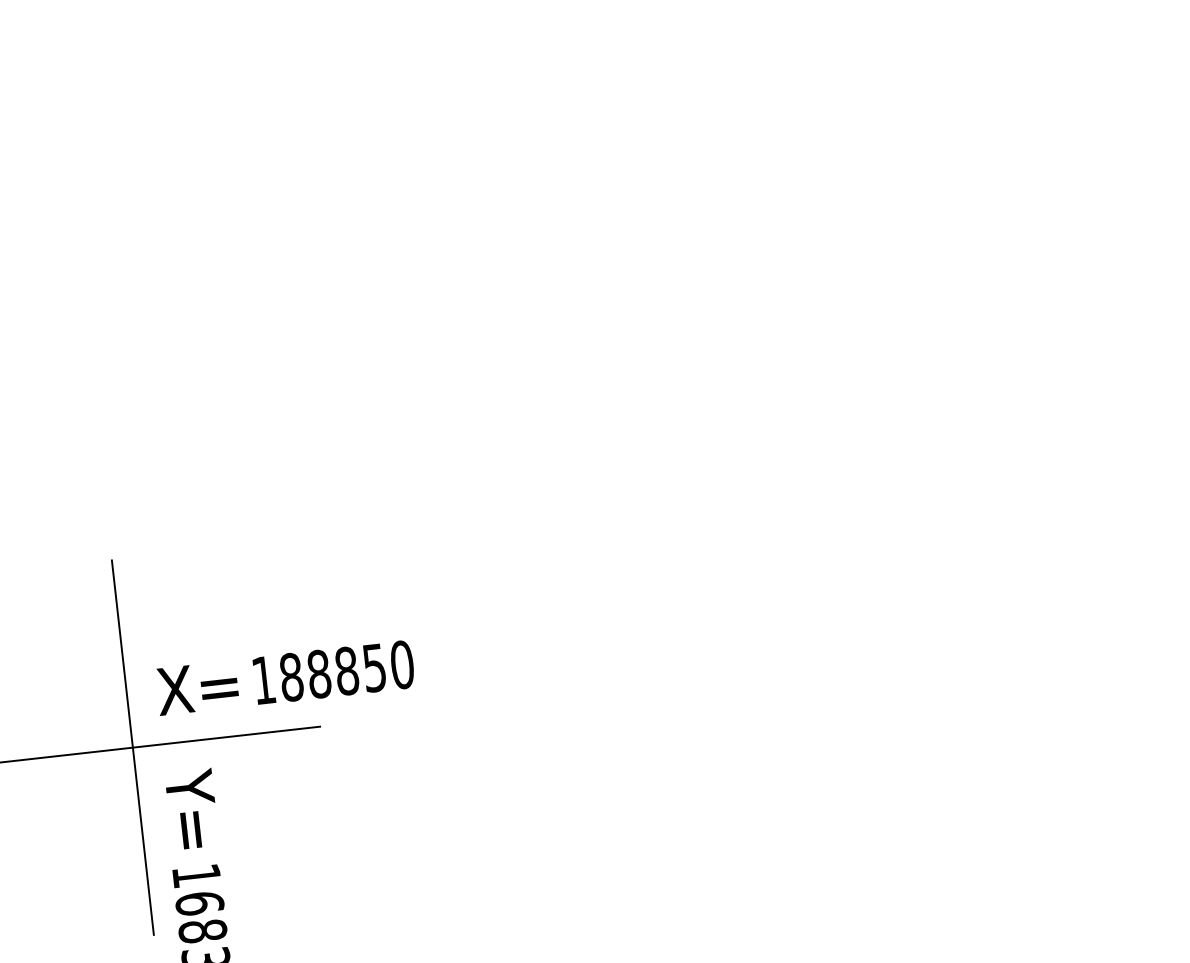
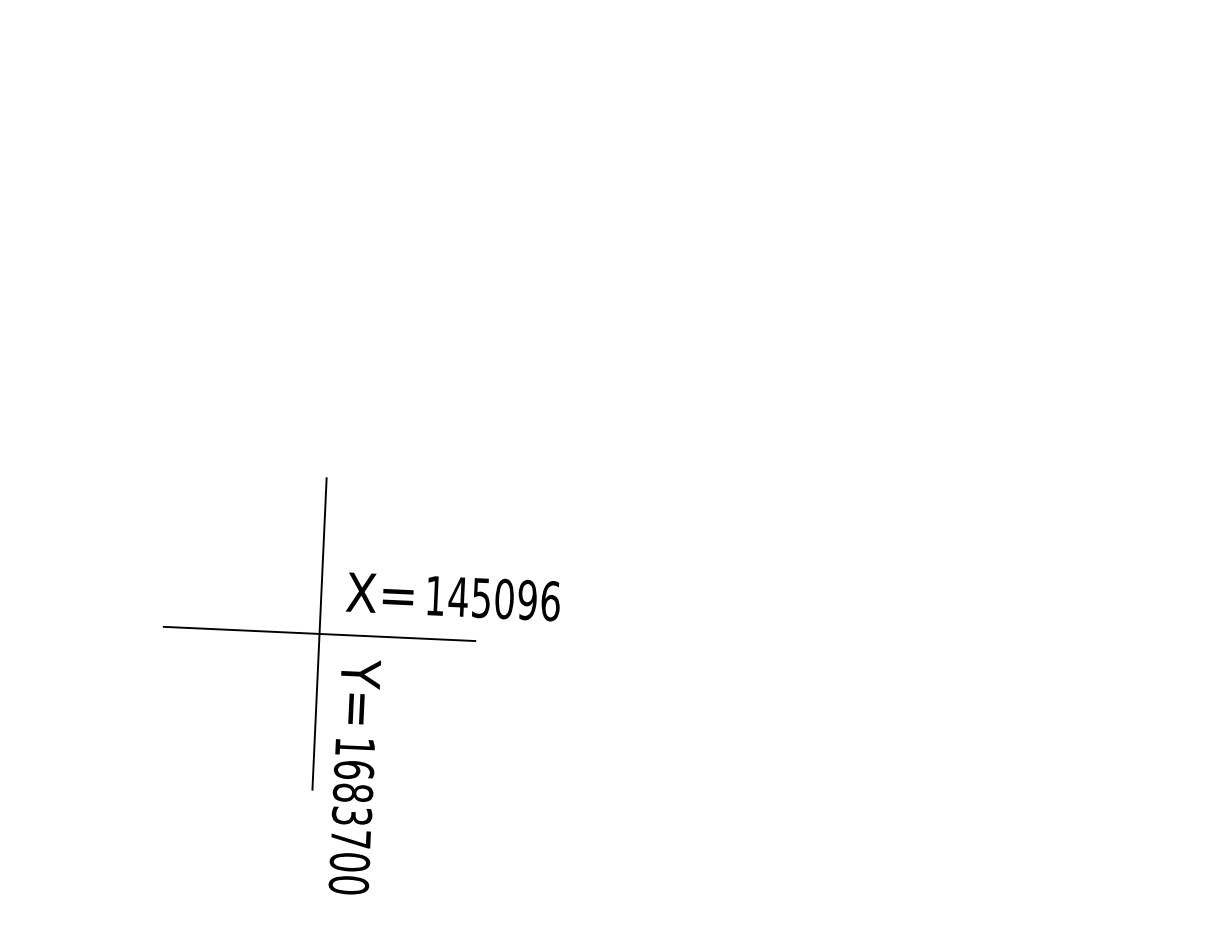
text: (345, 670) -> (503, 598), 188850 -> 145096

